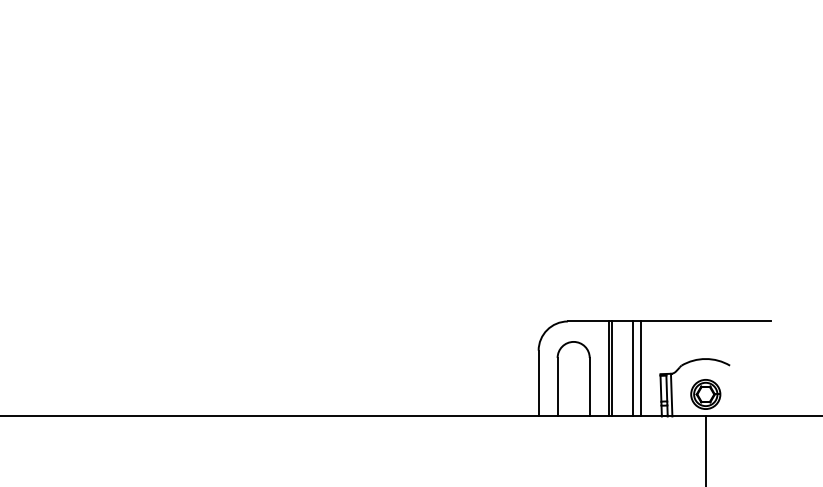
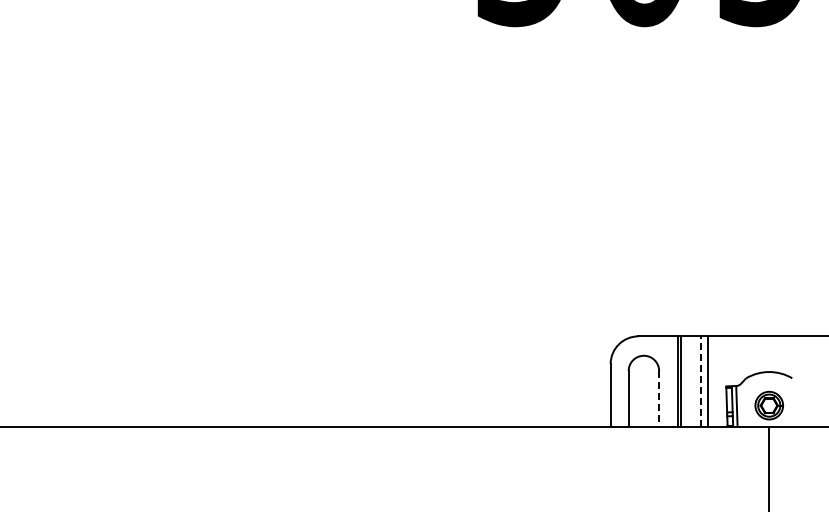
line: (633, 367) -> (700, 380), solid -> dashed
line: (590, 386) -> (659, 398), solid -> dashed

